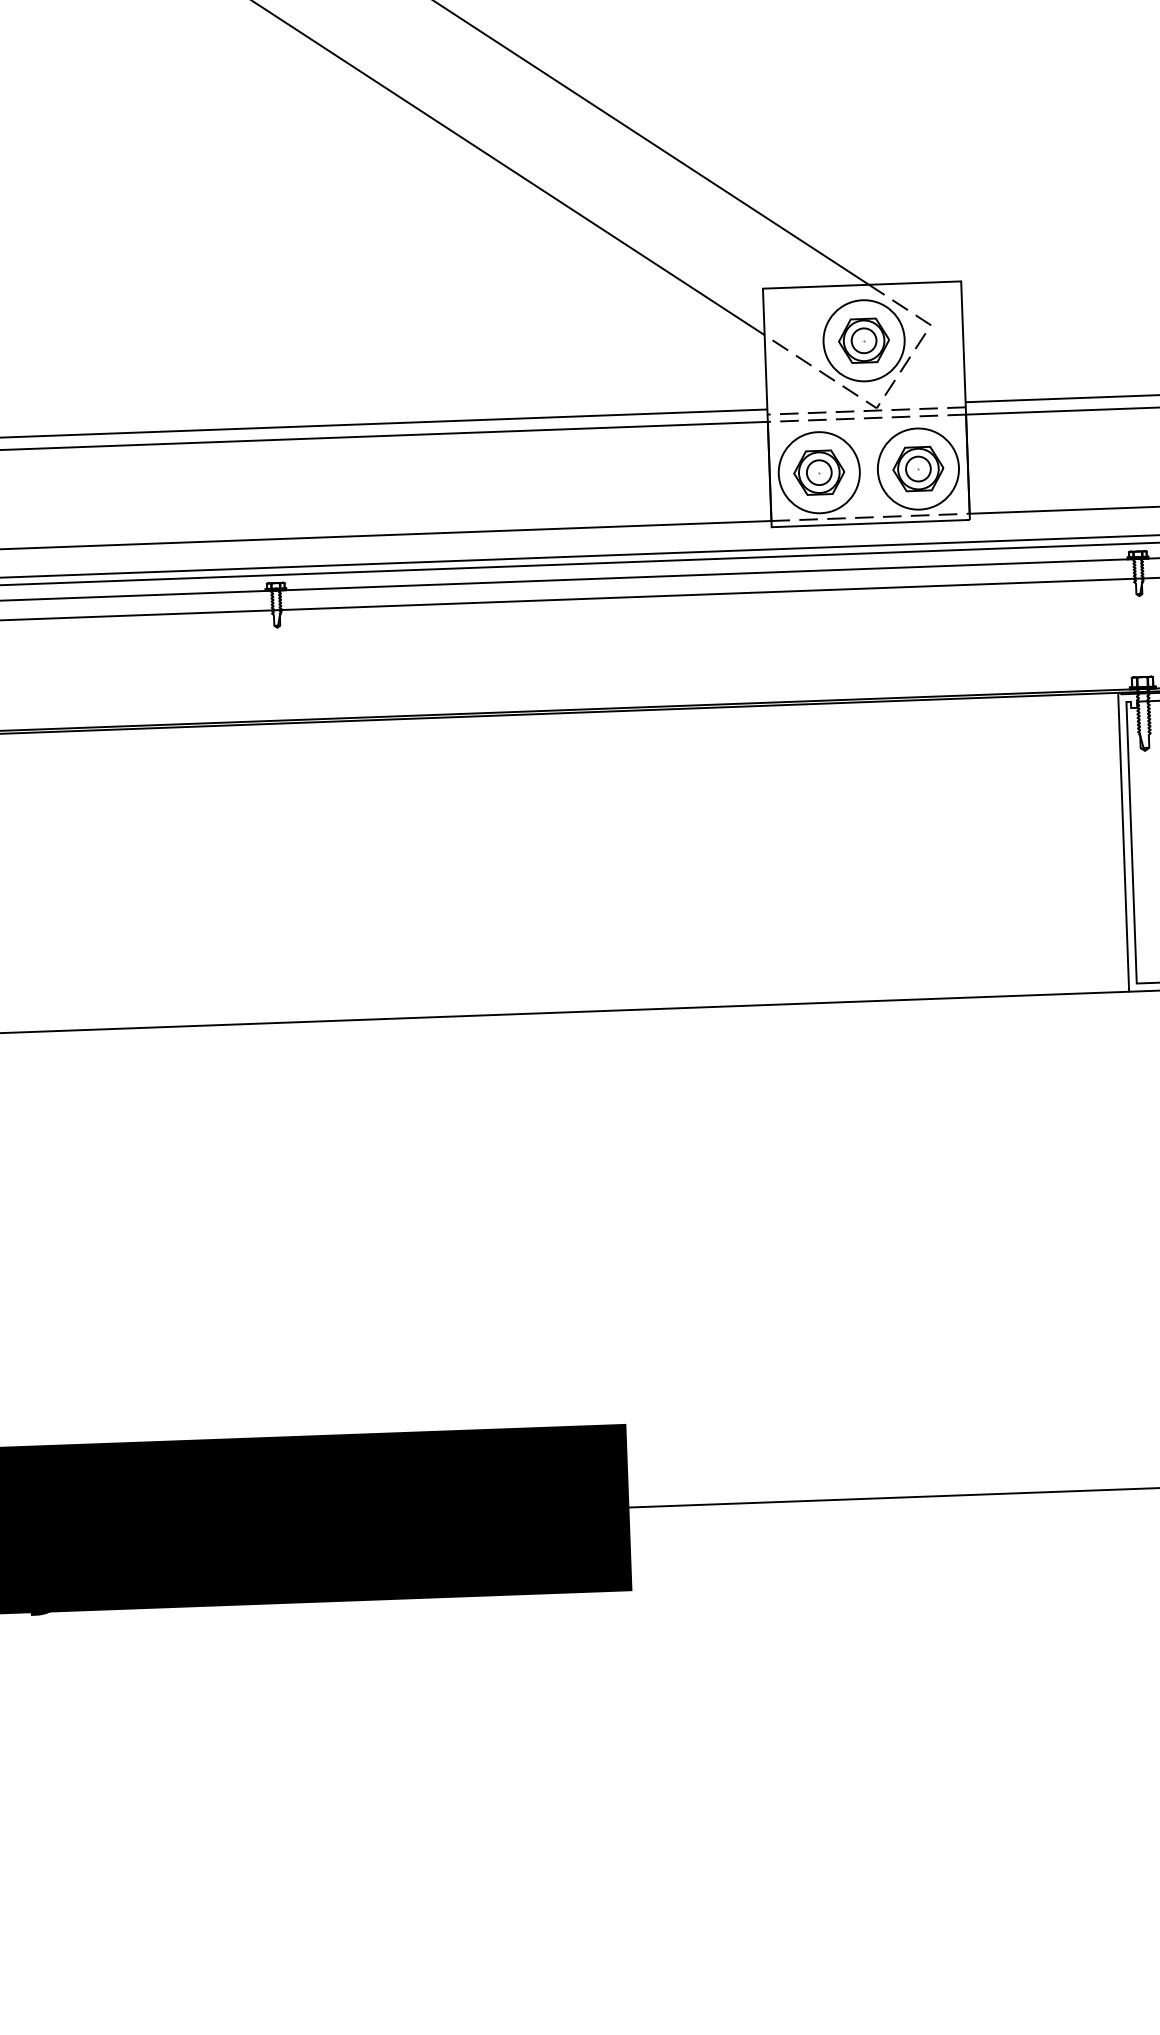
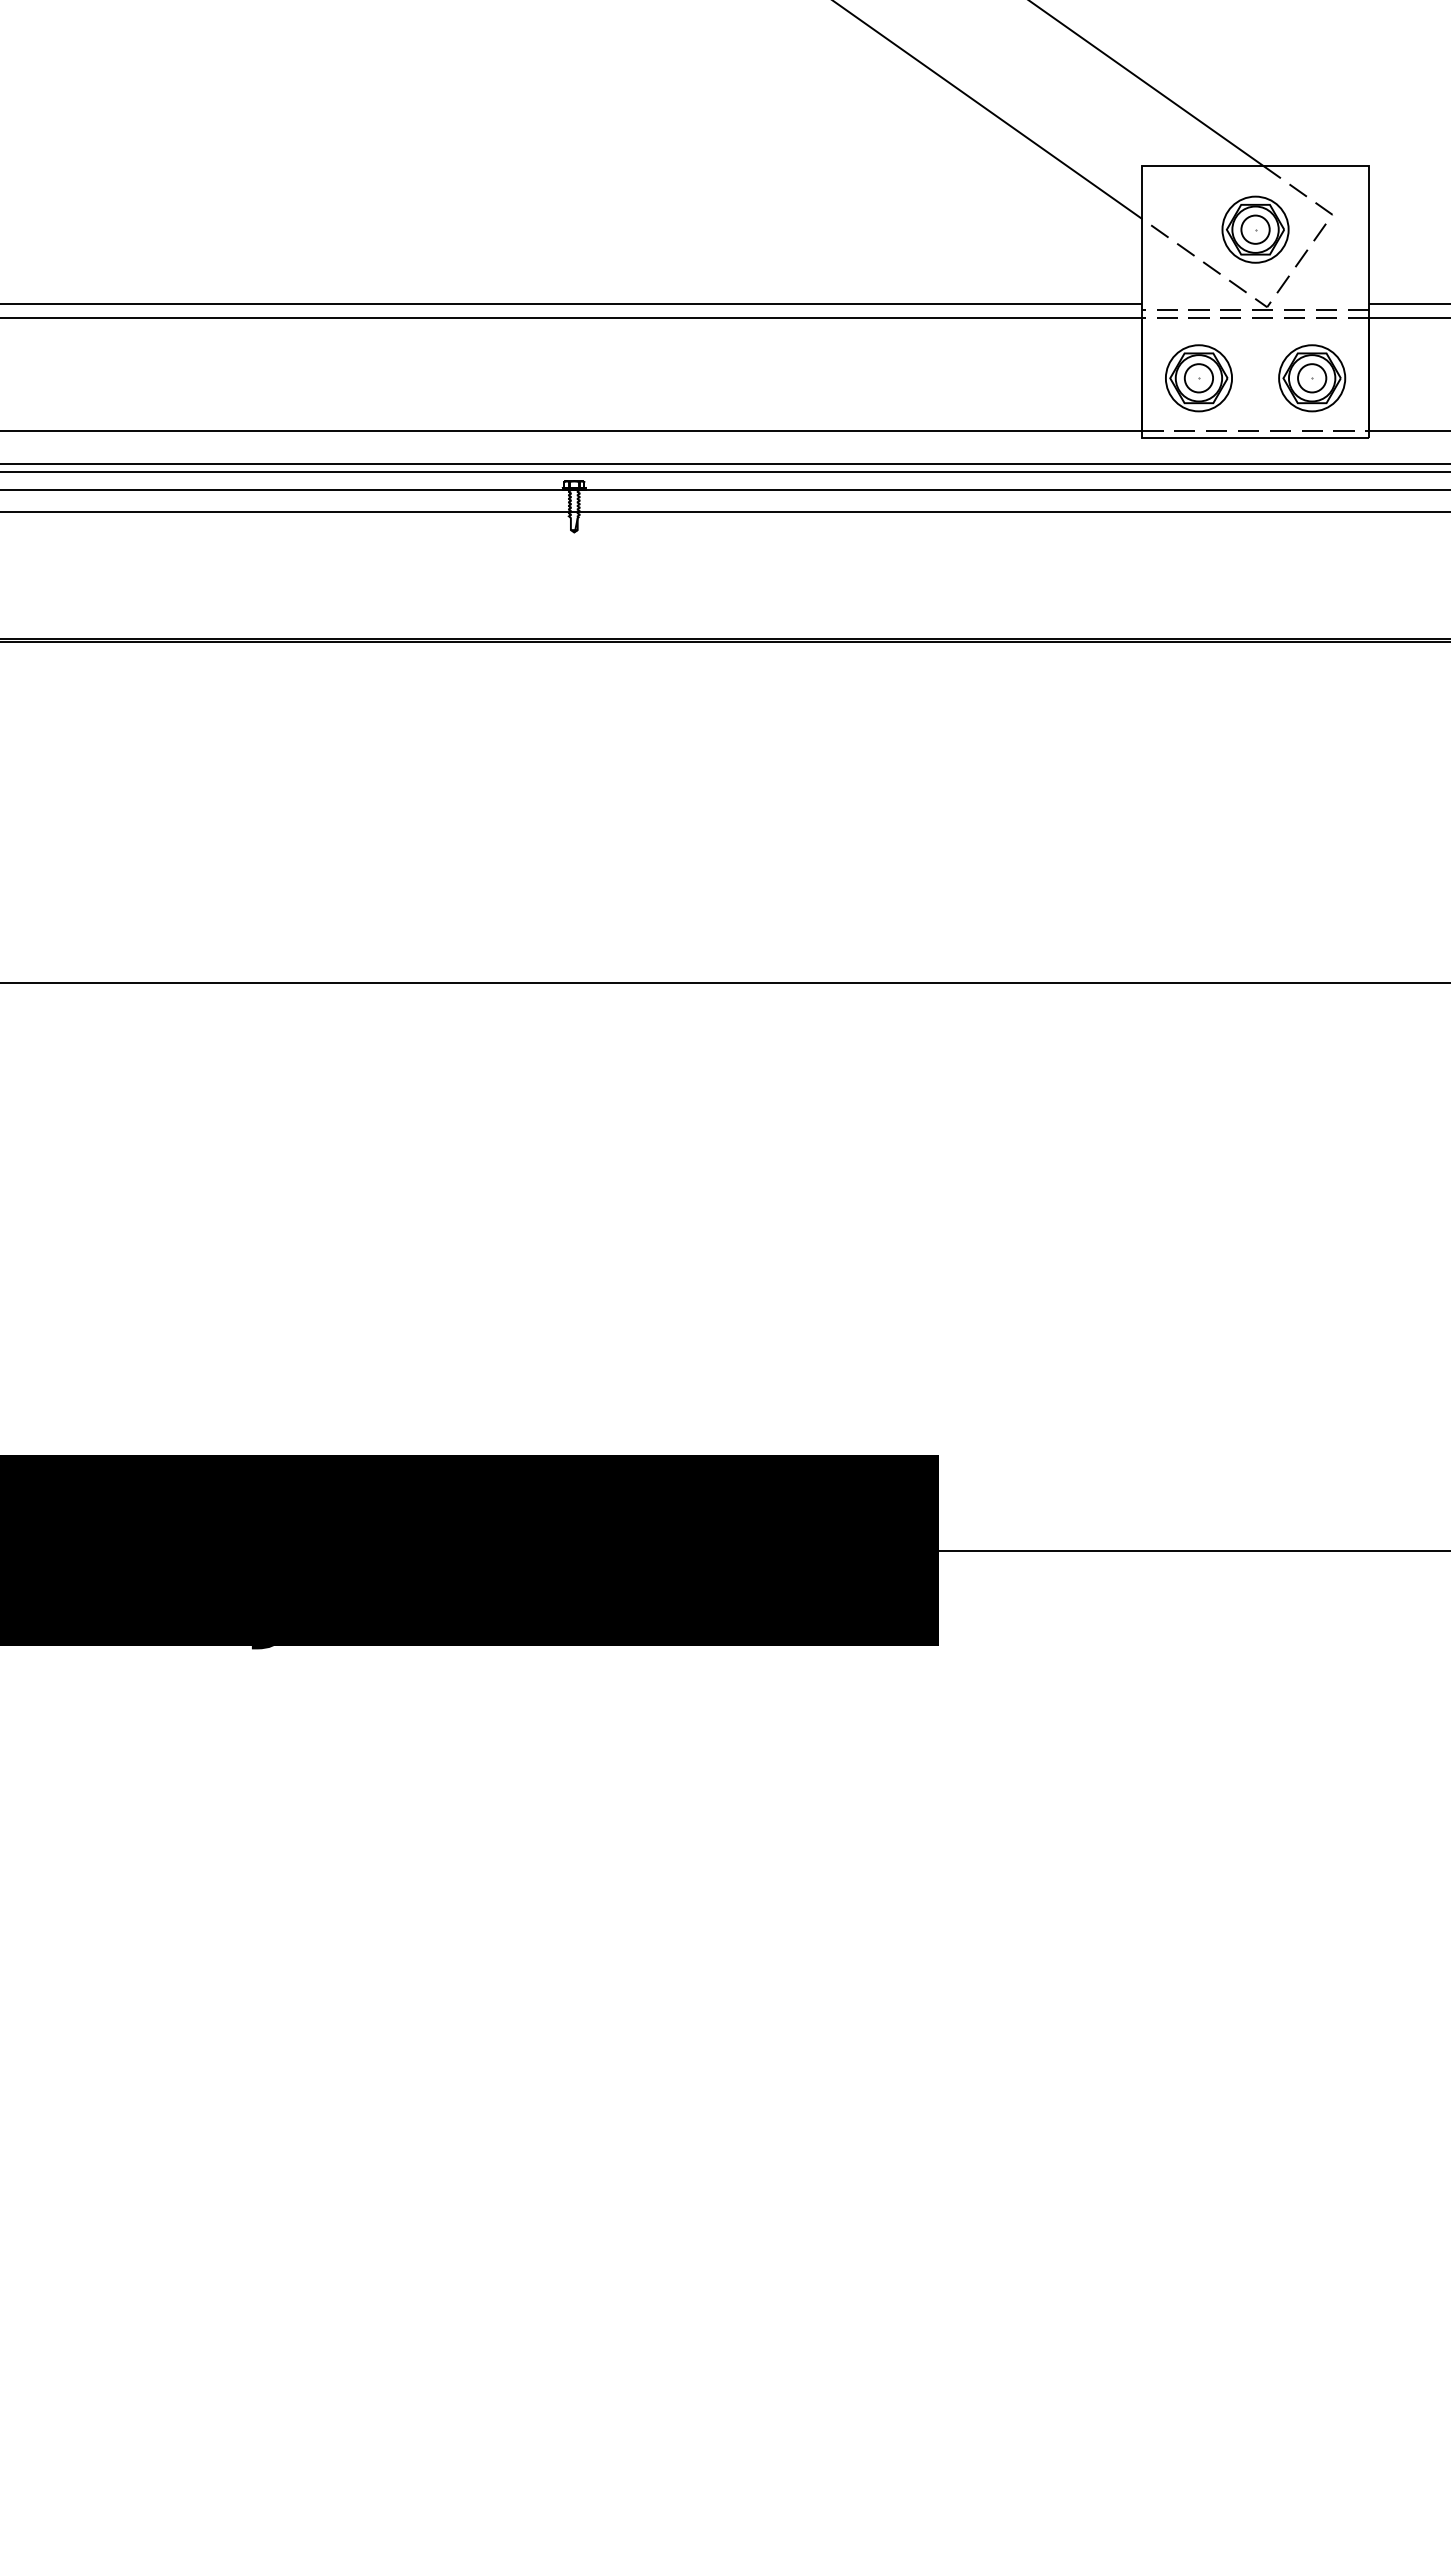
circle: (864, 340) -> (1255, 229), size x0.71
circle: (918, 469) -> (1312, 378), size x0.71
circle: (818, 472) -> (1198, 378), size x0.71

